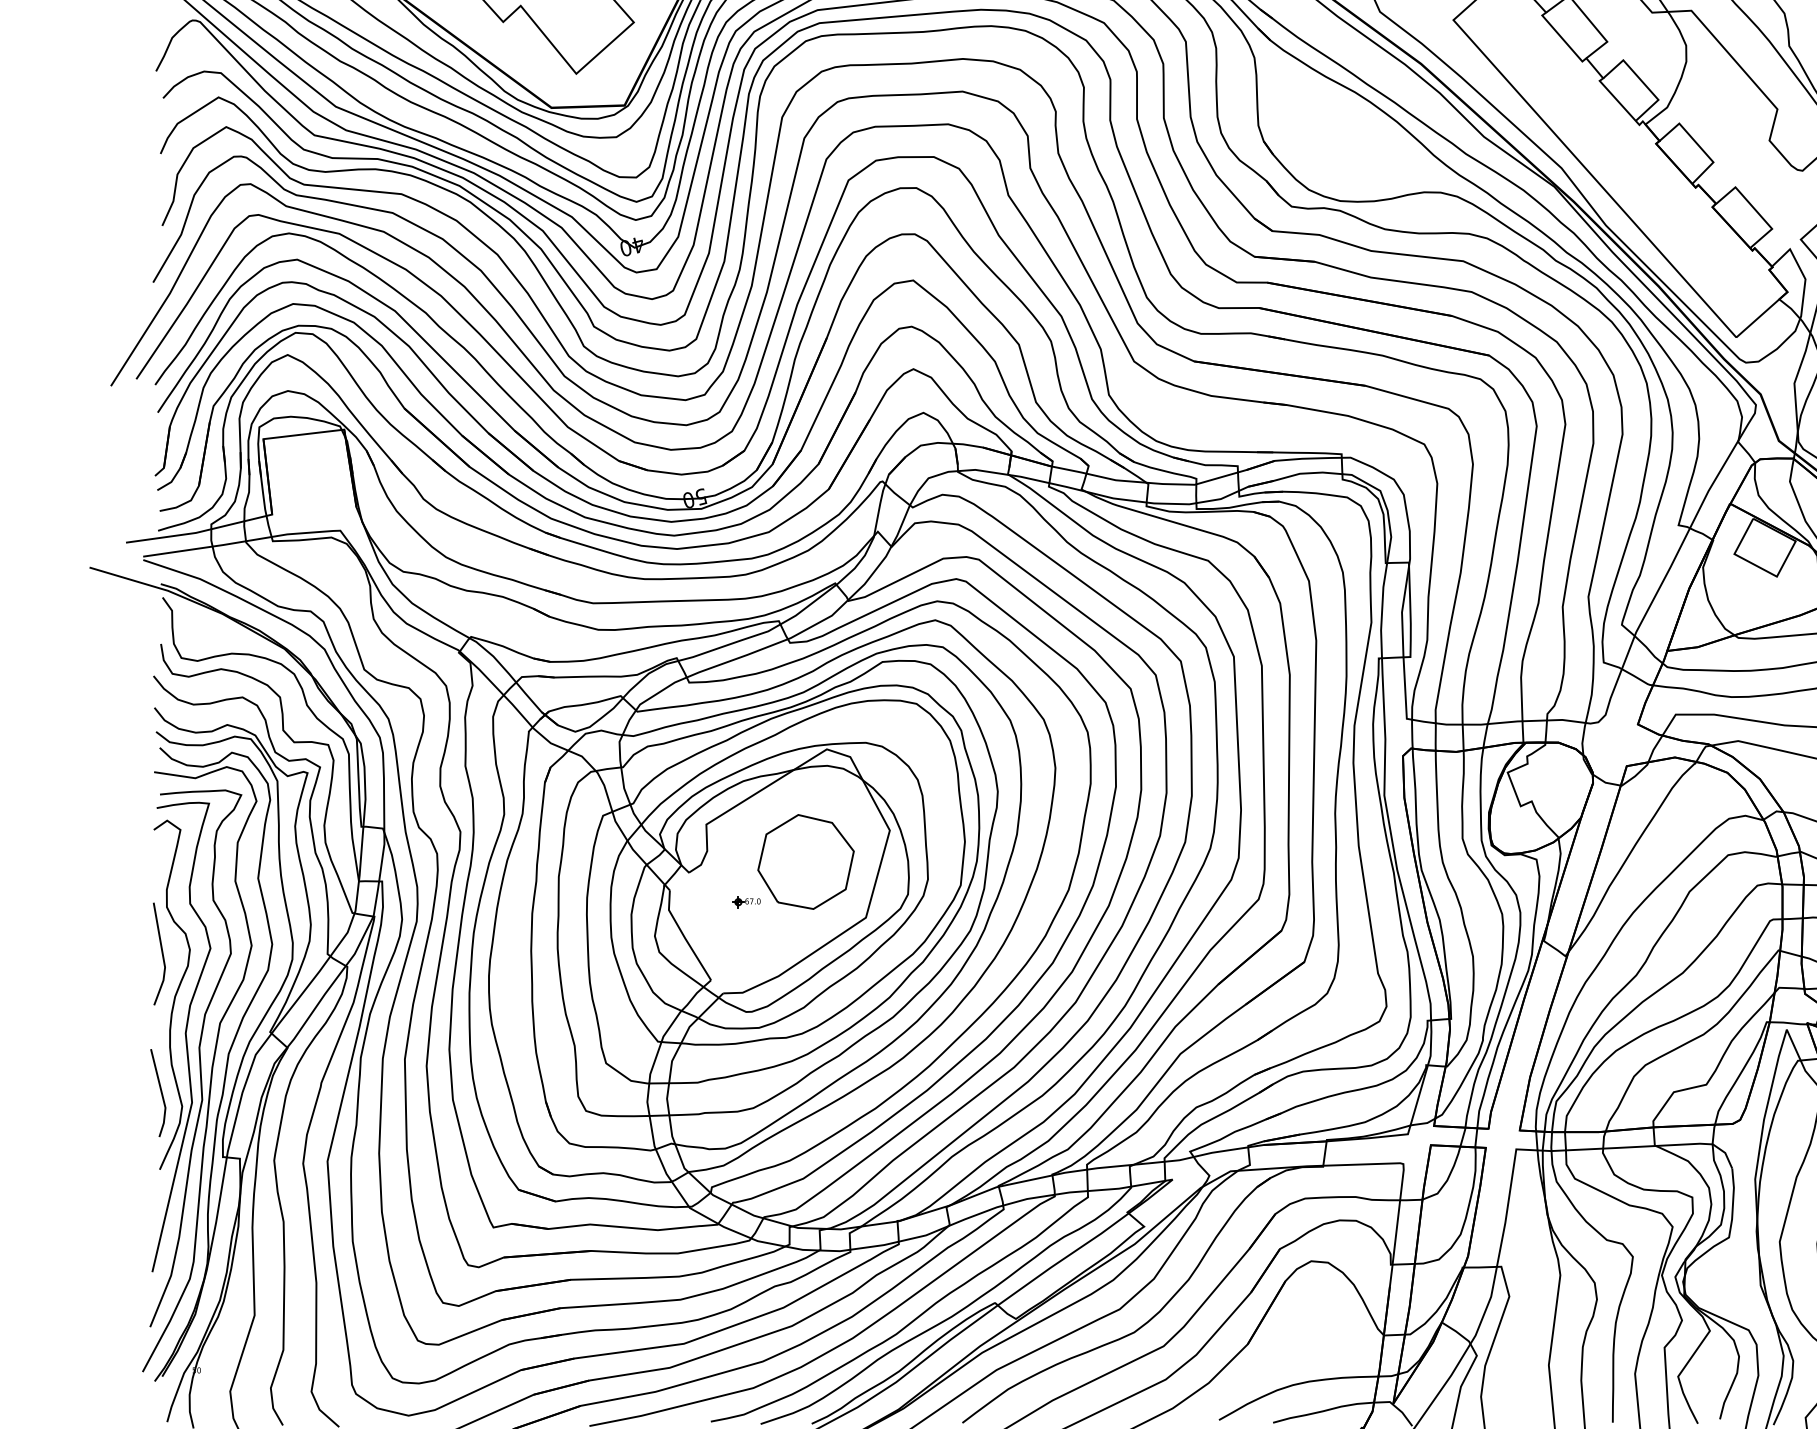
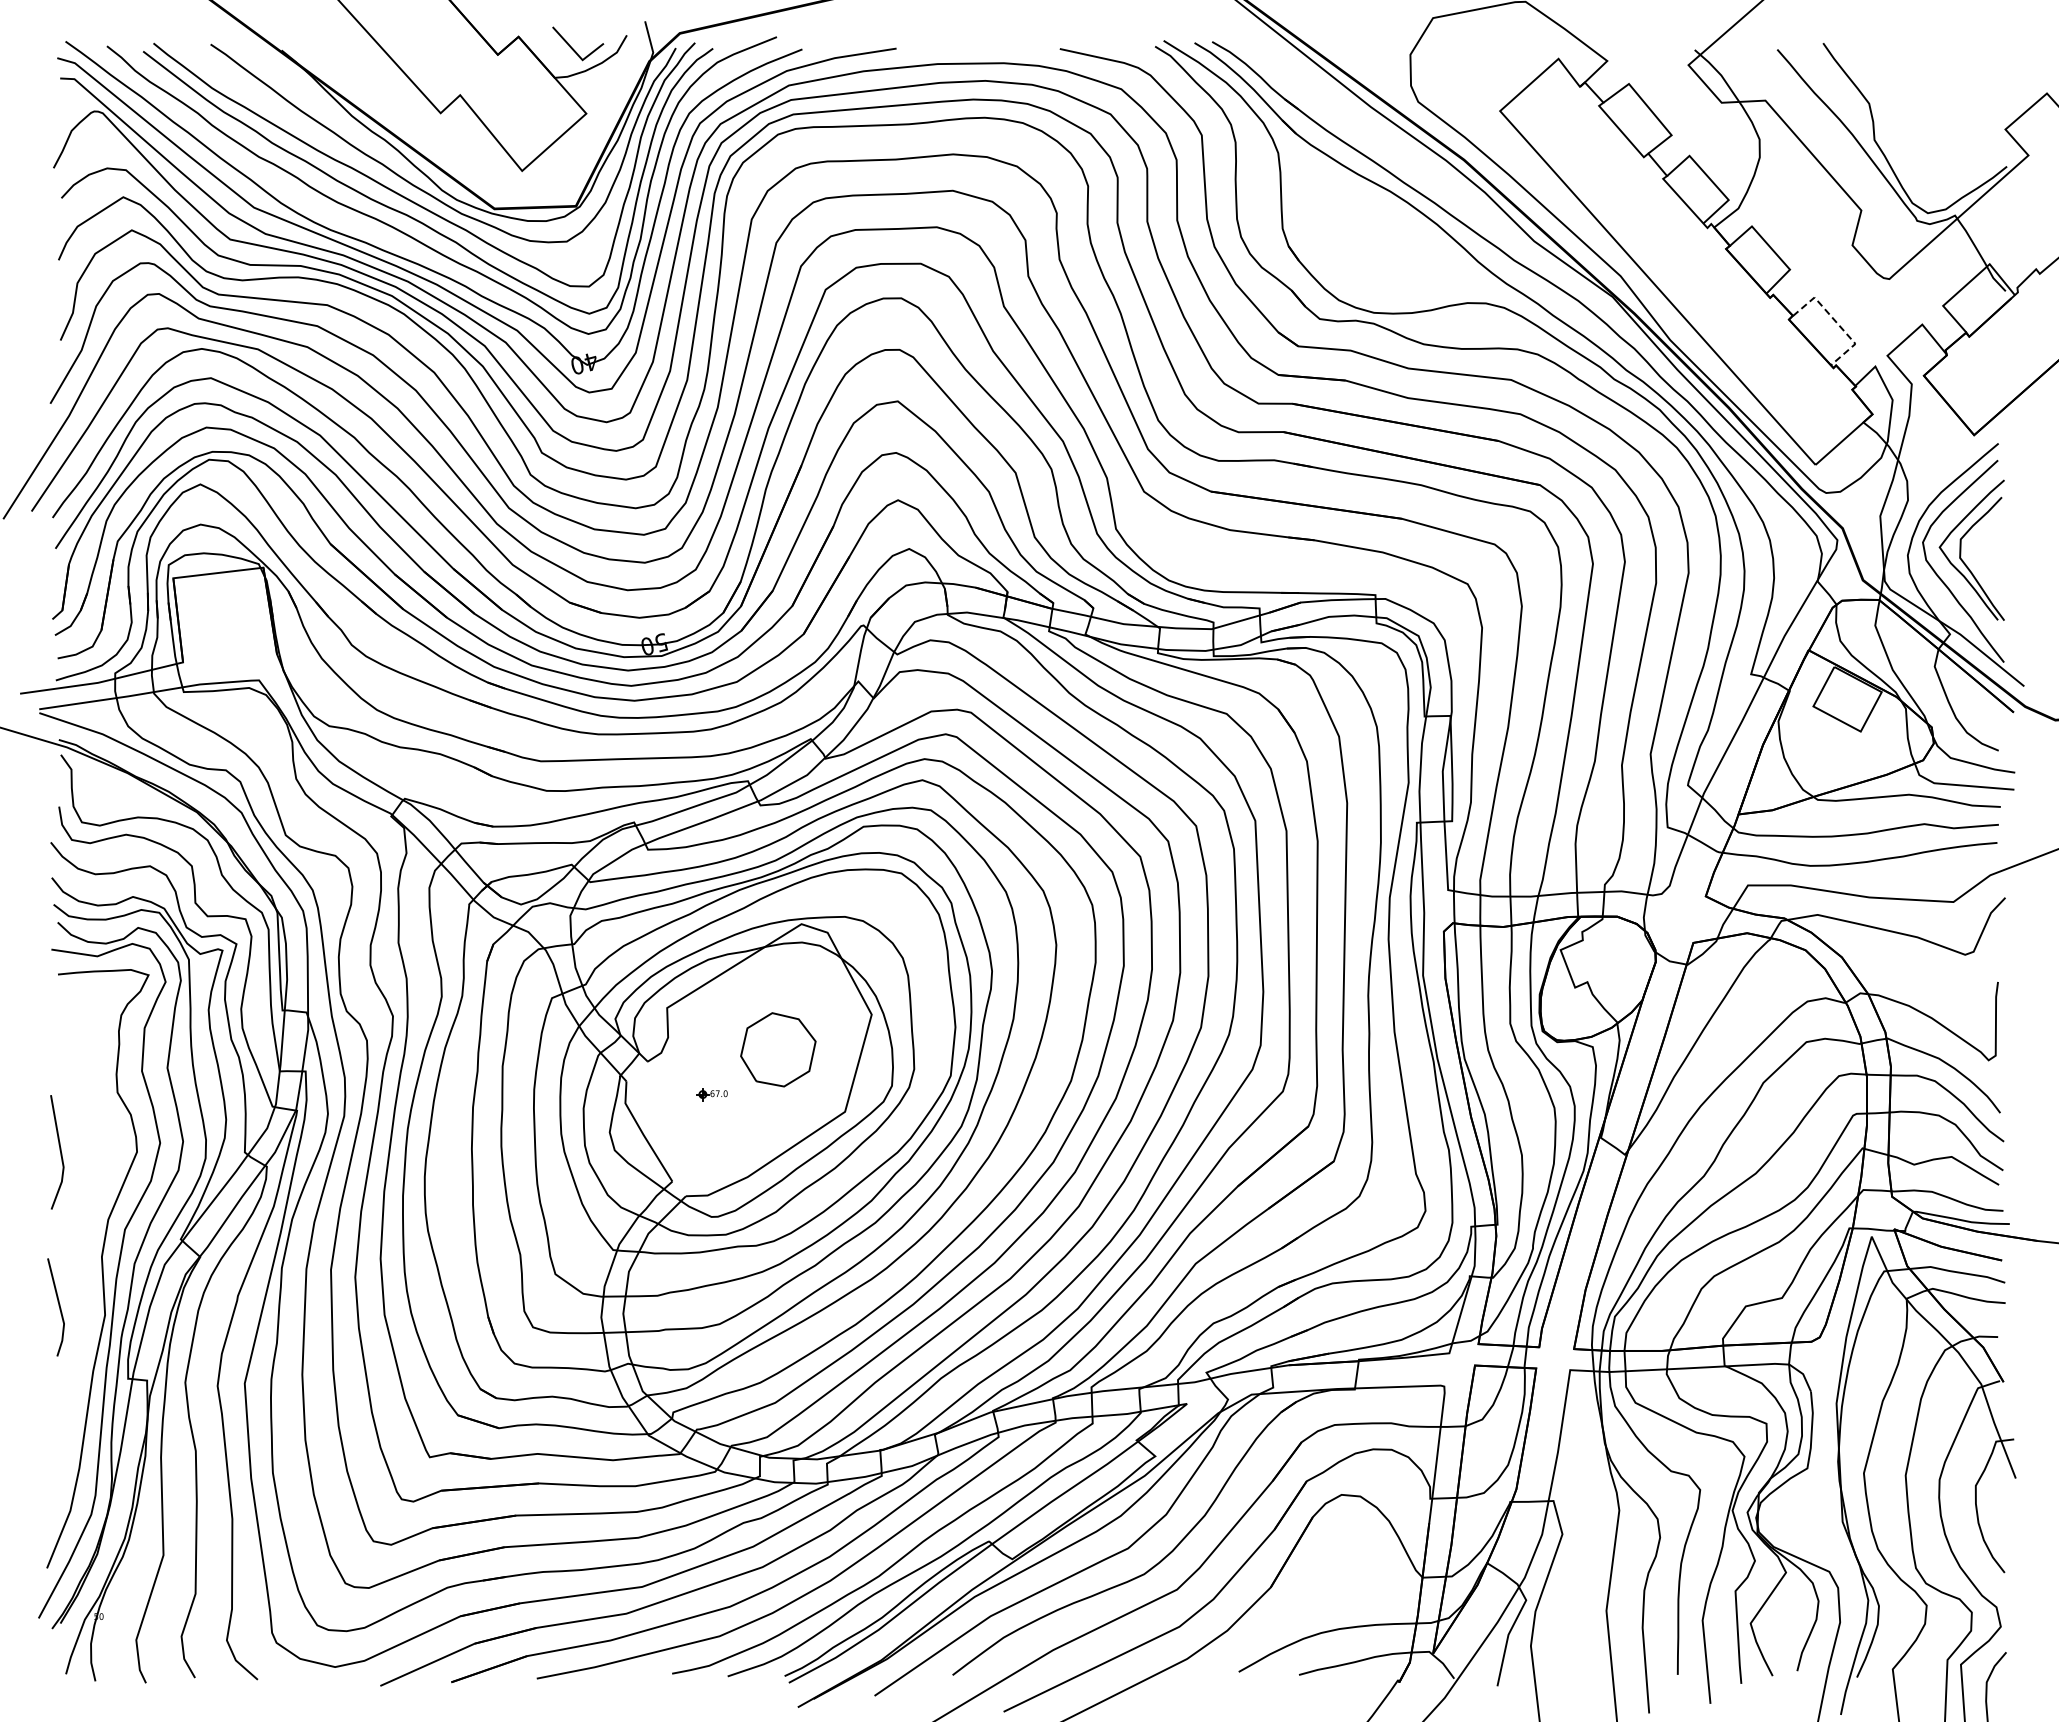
line: (1755, 209) -> (1836, 322), solid -> dashed
part: (806, 861) -> (778, 1049), size x0.7
part: (181, 1036) -> (81, 1244), removed

